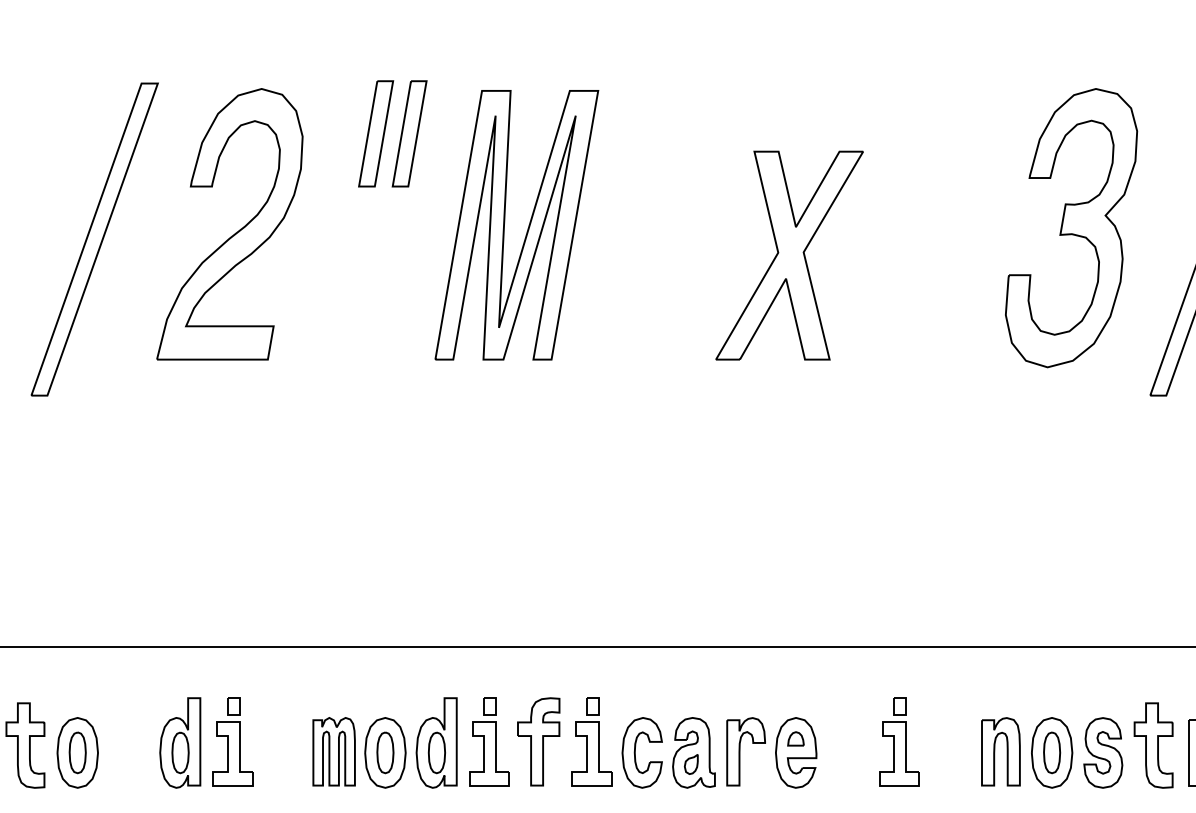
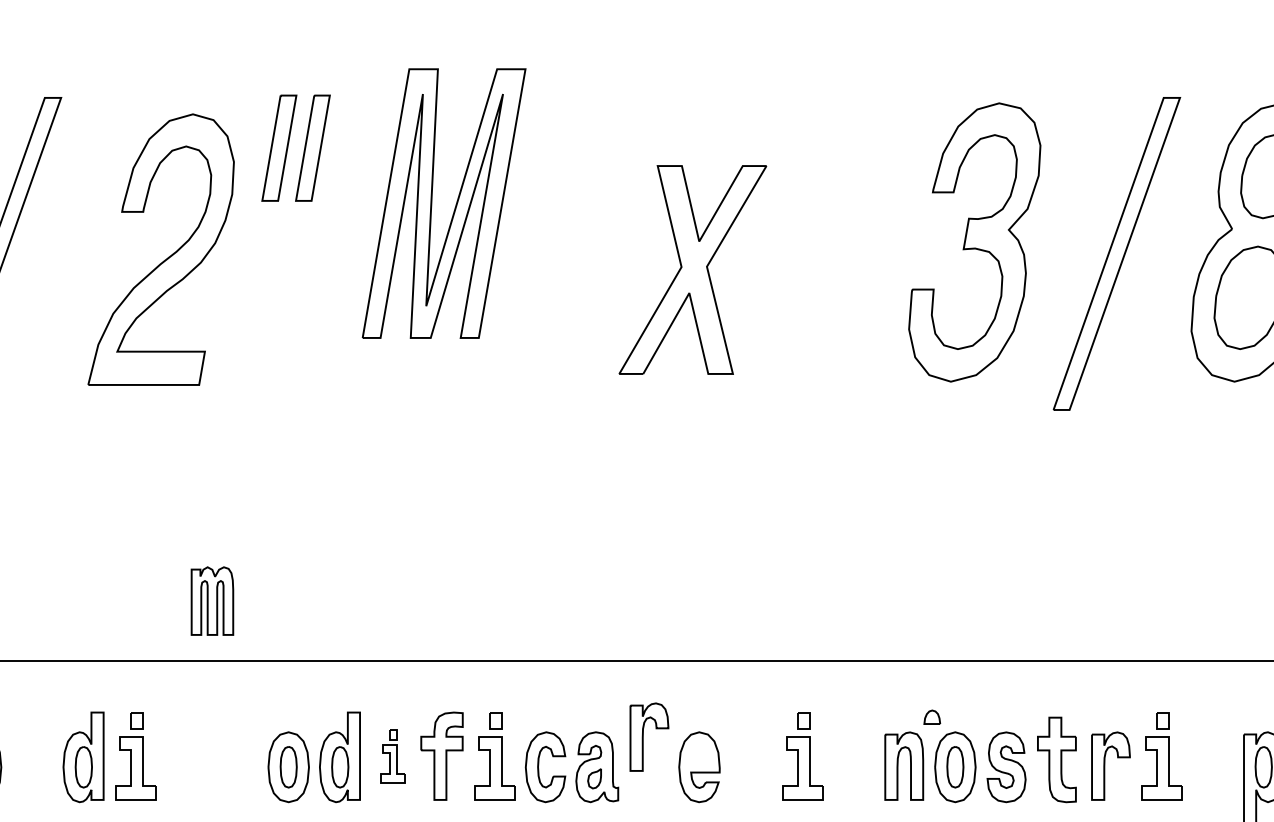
part: (505, 225) -> (432, 203), moved
part: (237, 231) -> (168, 256), moved
part: (796, 738) -> (932, 716), moved
part: (489, 742) -> (392, 756), size x0.6
part: (334, 751) -> (212, 600), moved
part: (746, 751) -> (649, 736), moved

